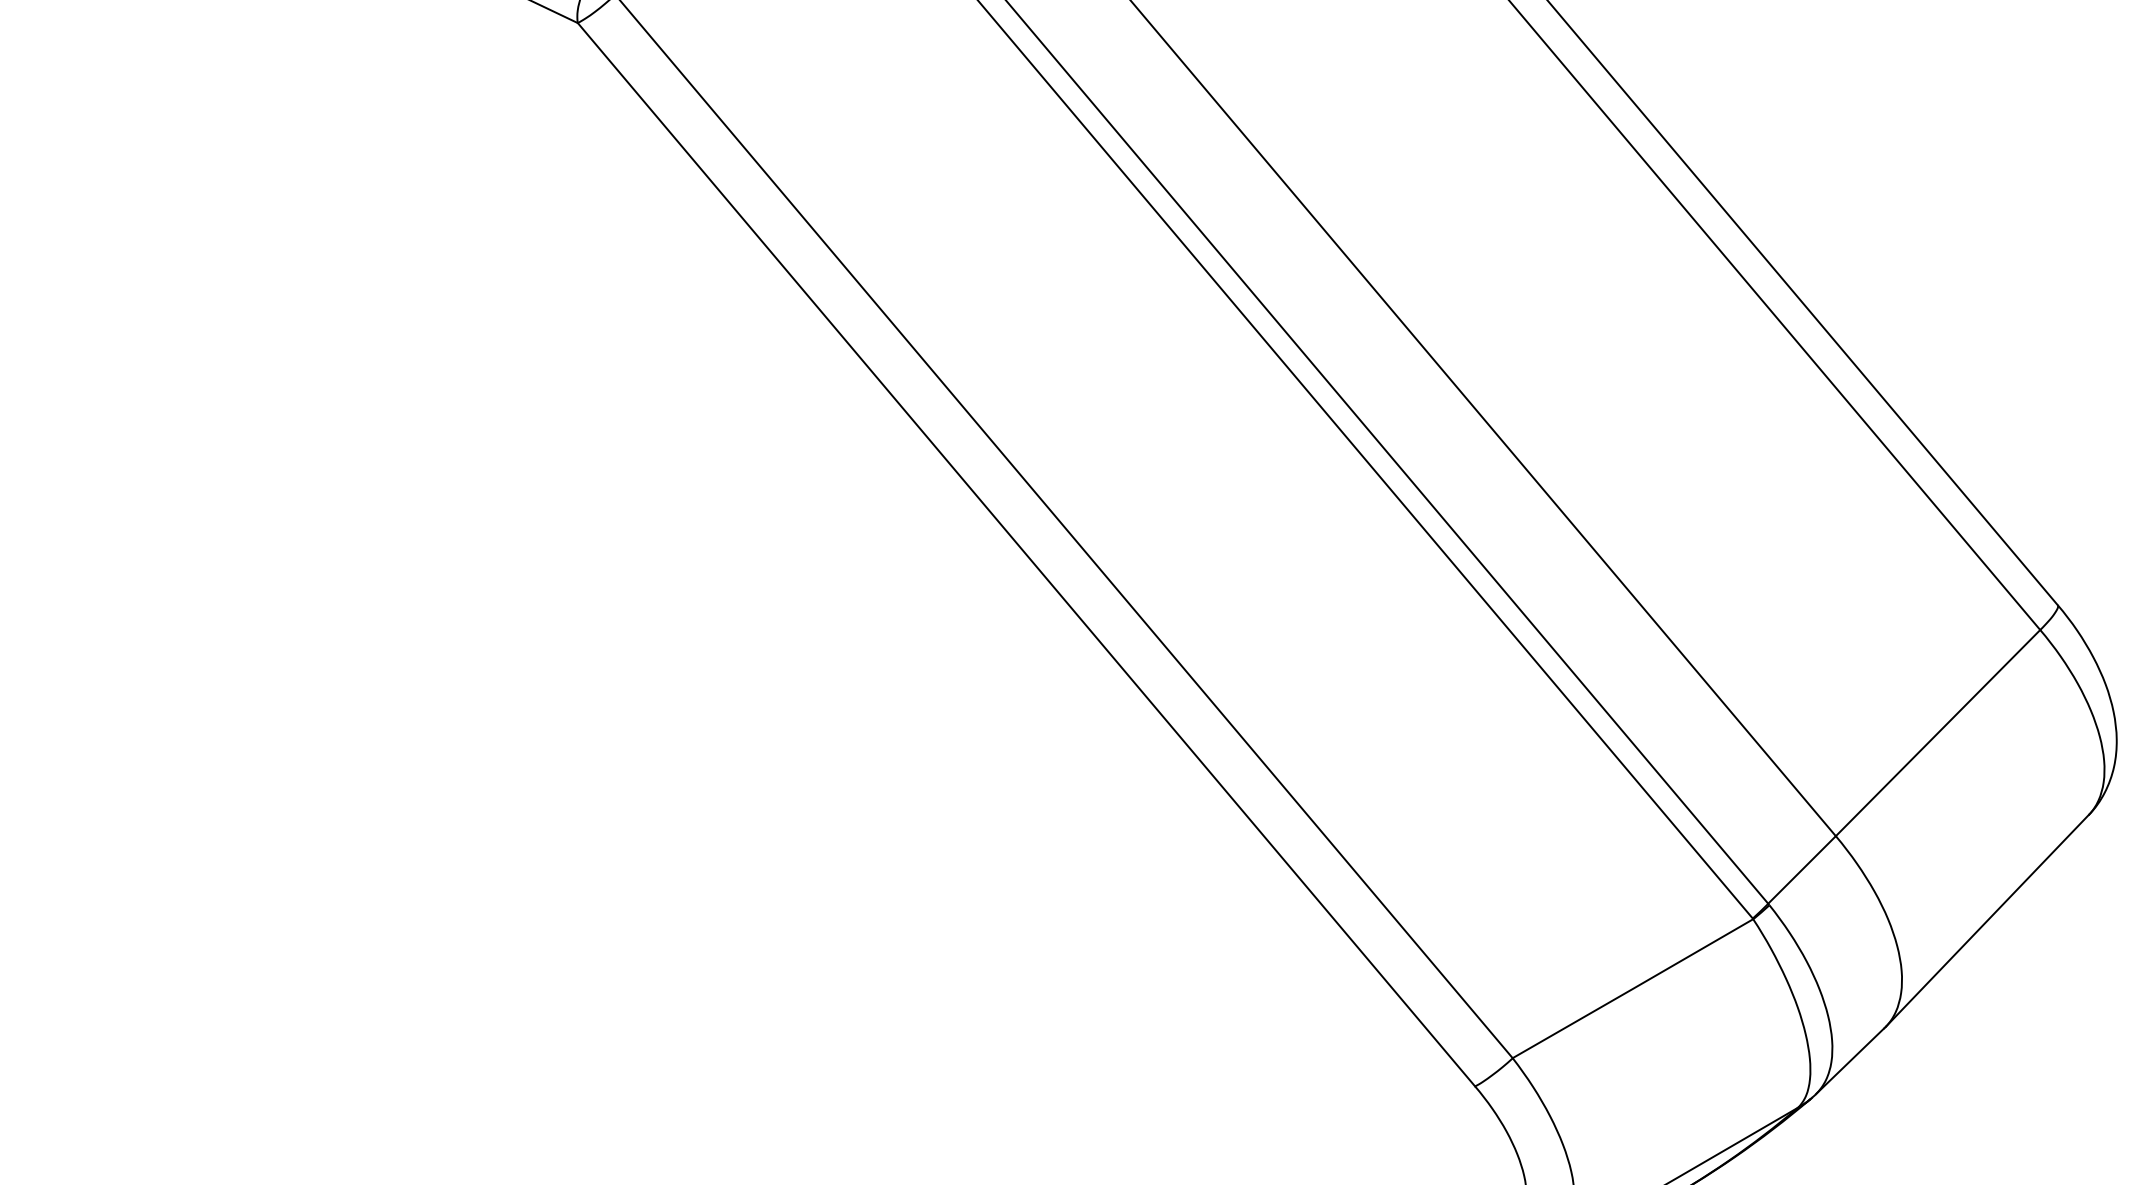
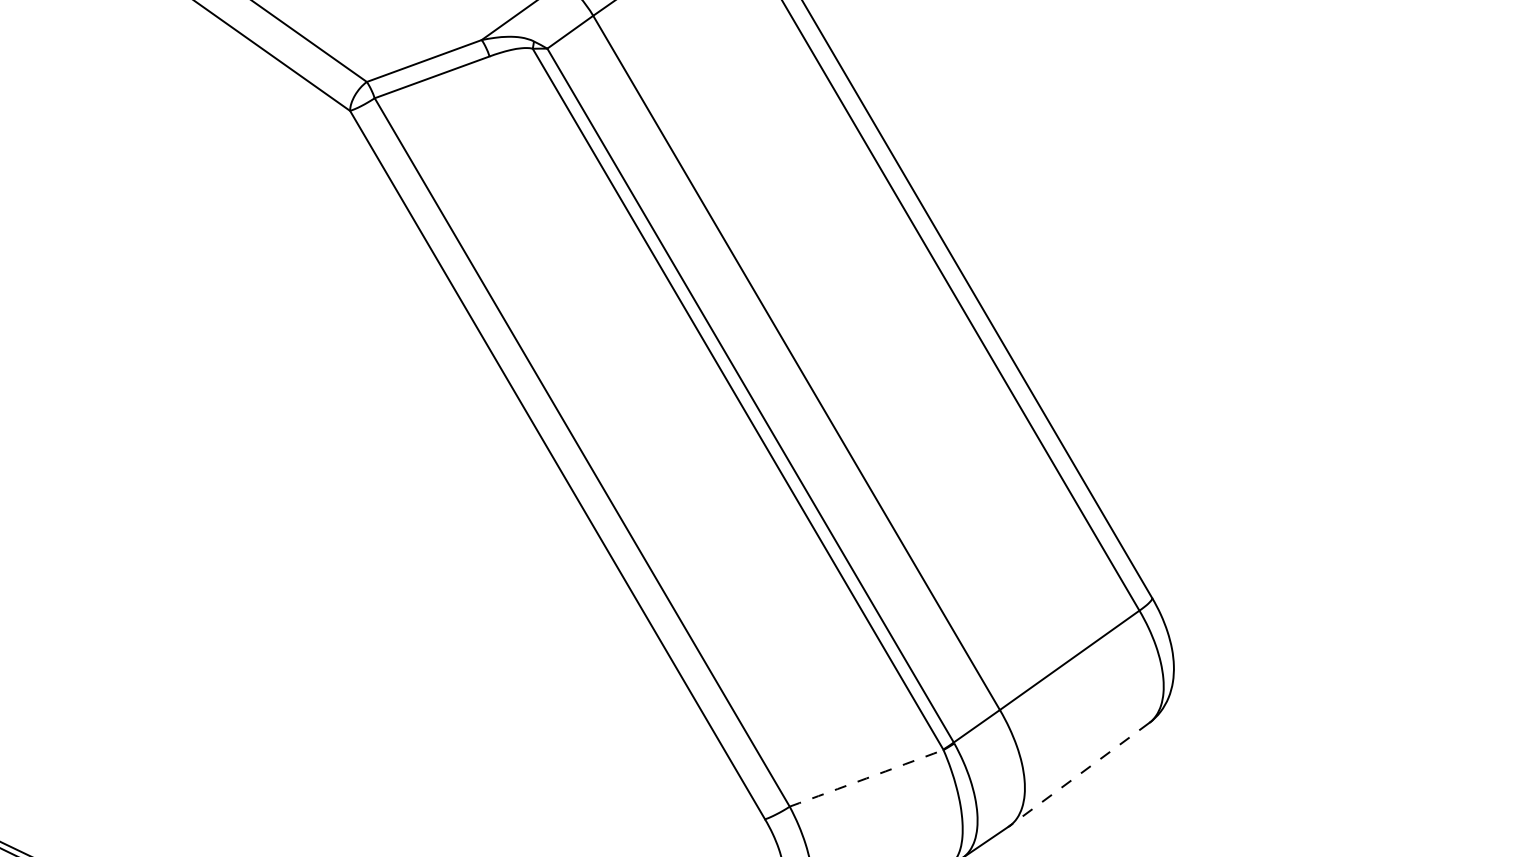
line: (1987, 920) -> (1079, 774), solid -> dashed
arc: (1632, 989) -> (866, 778), solid -> dashed

